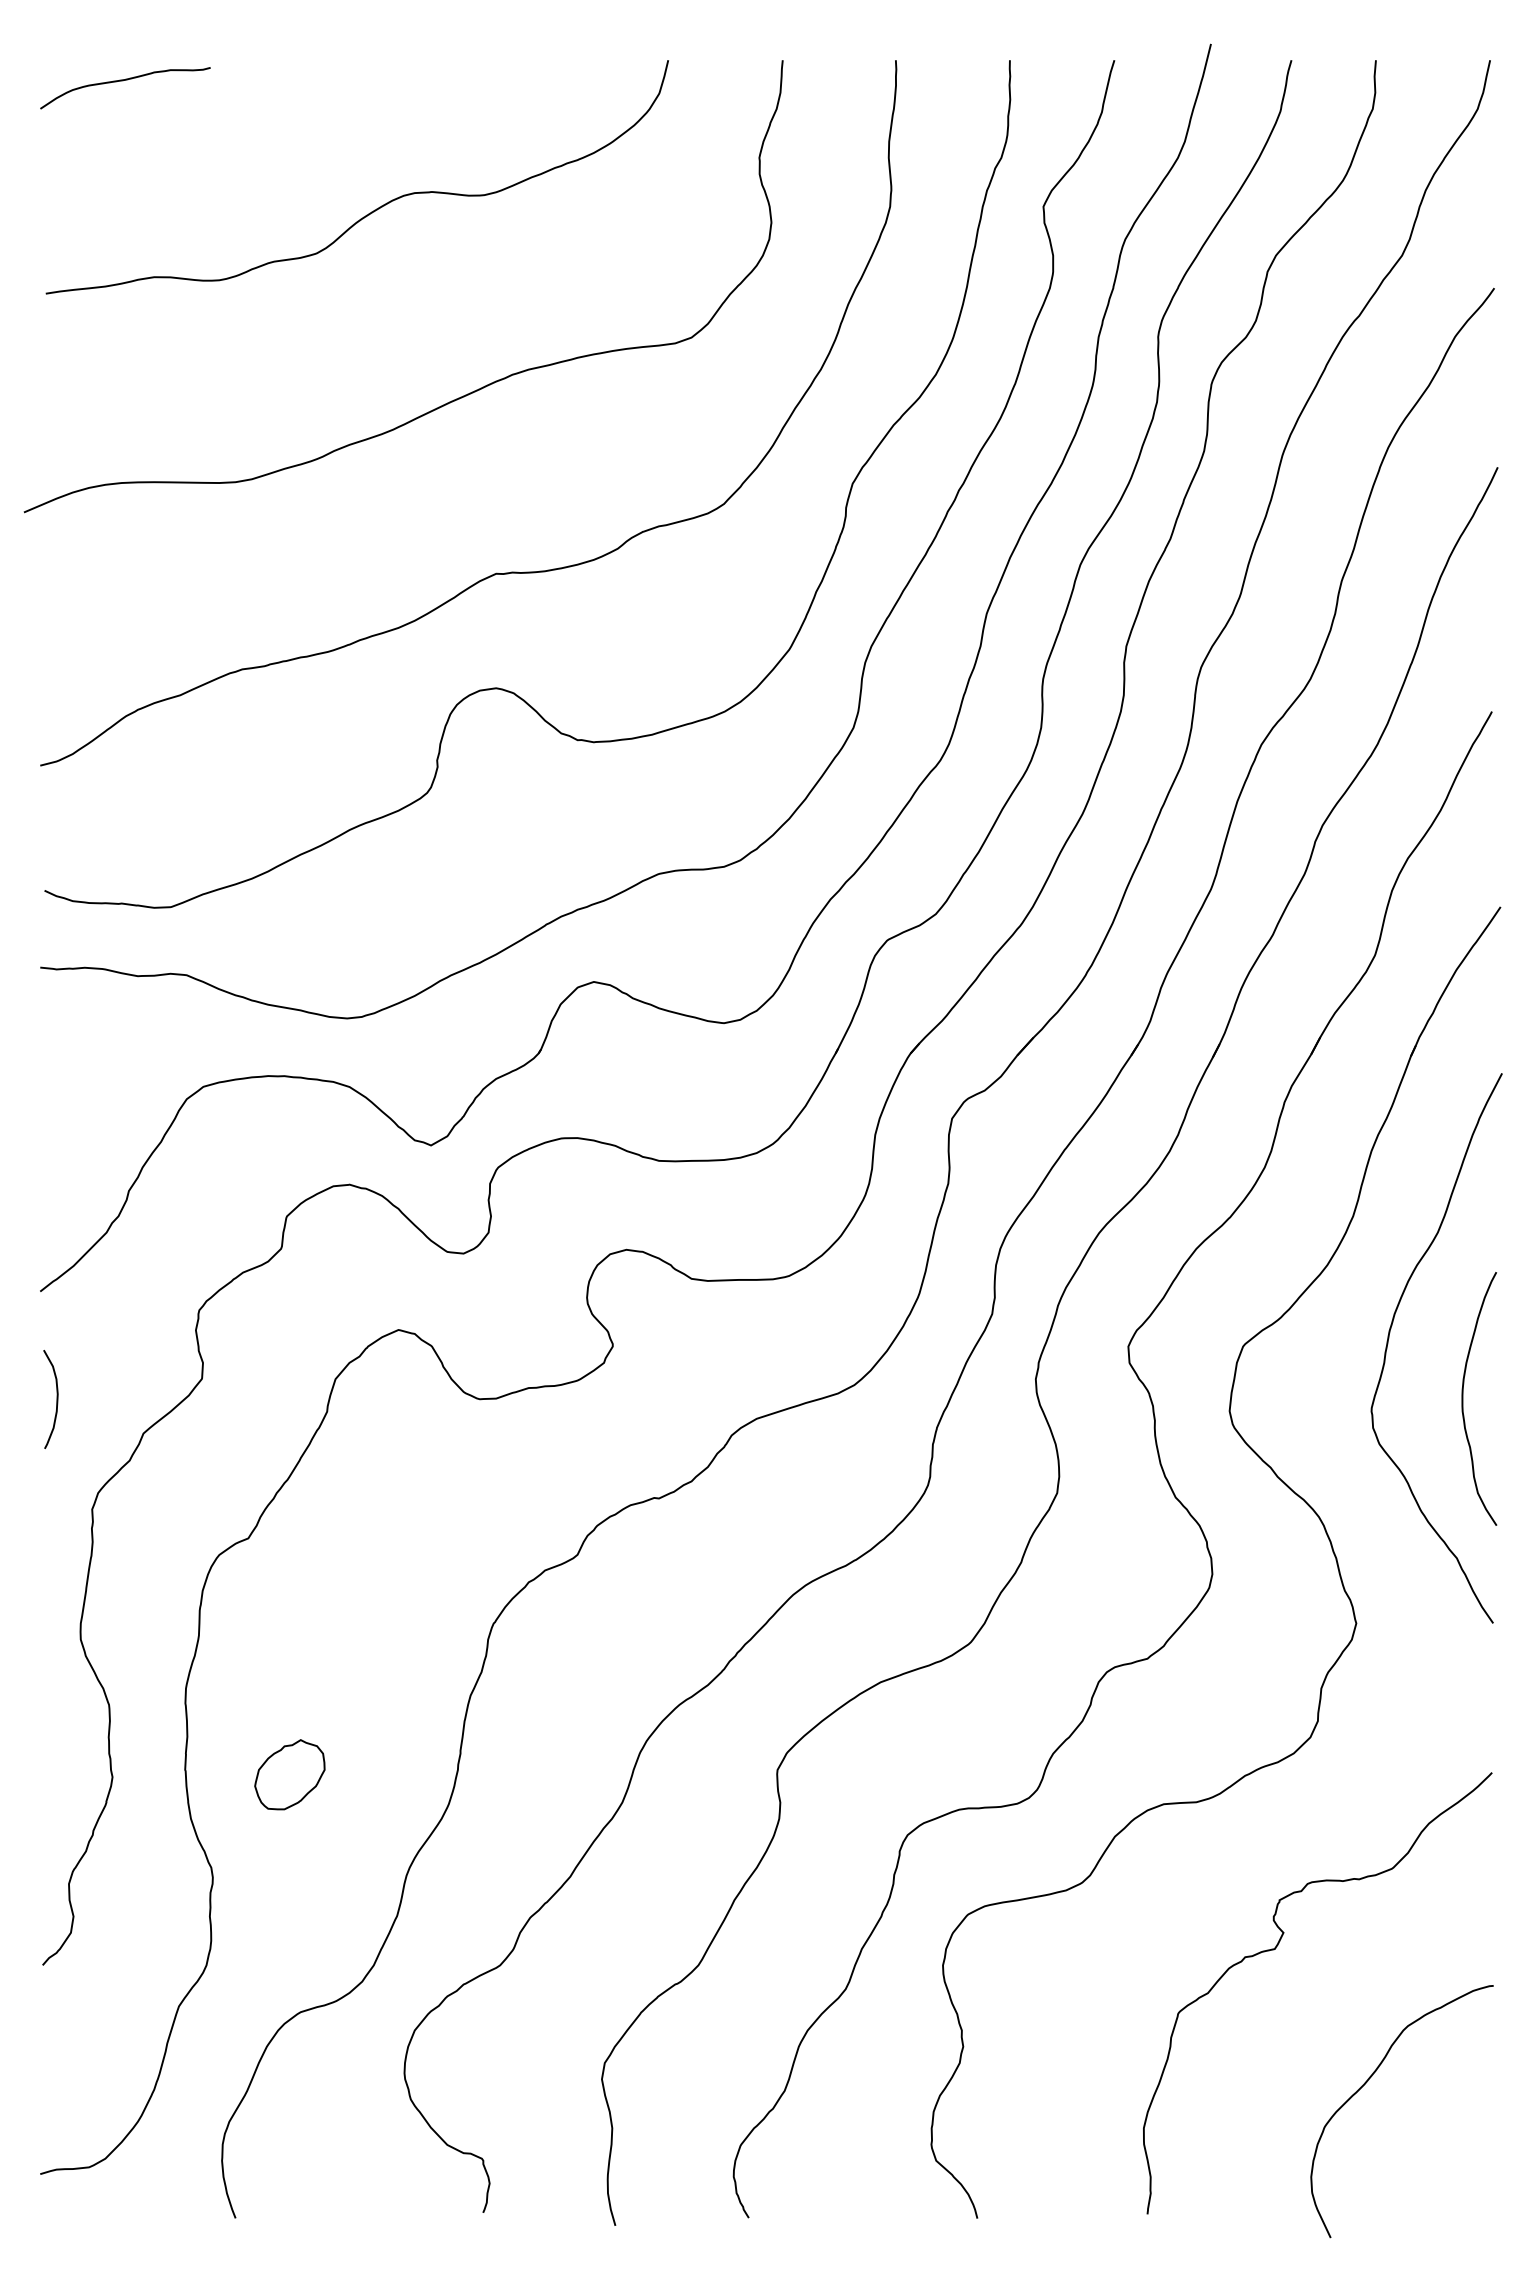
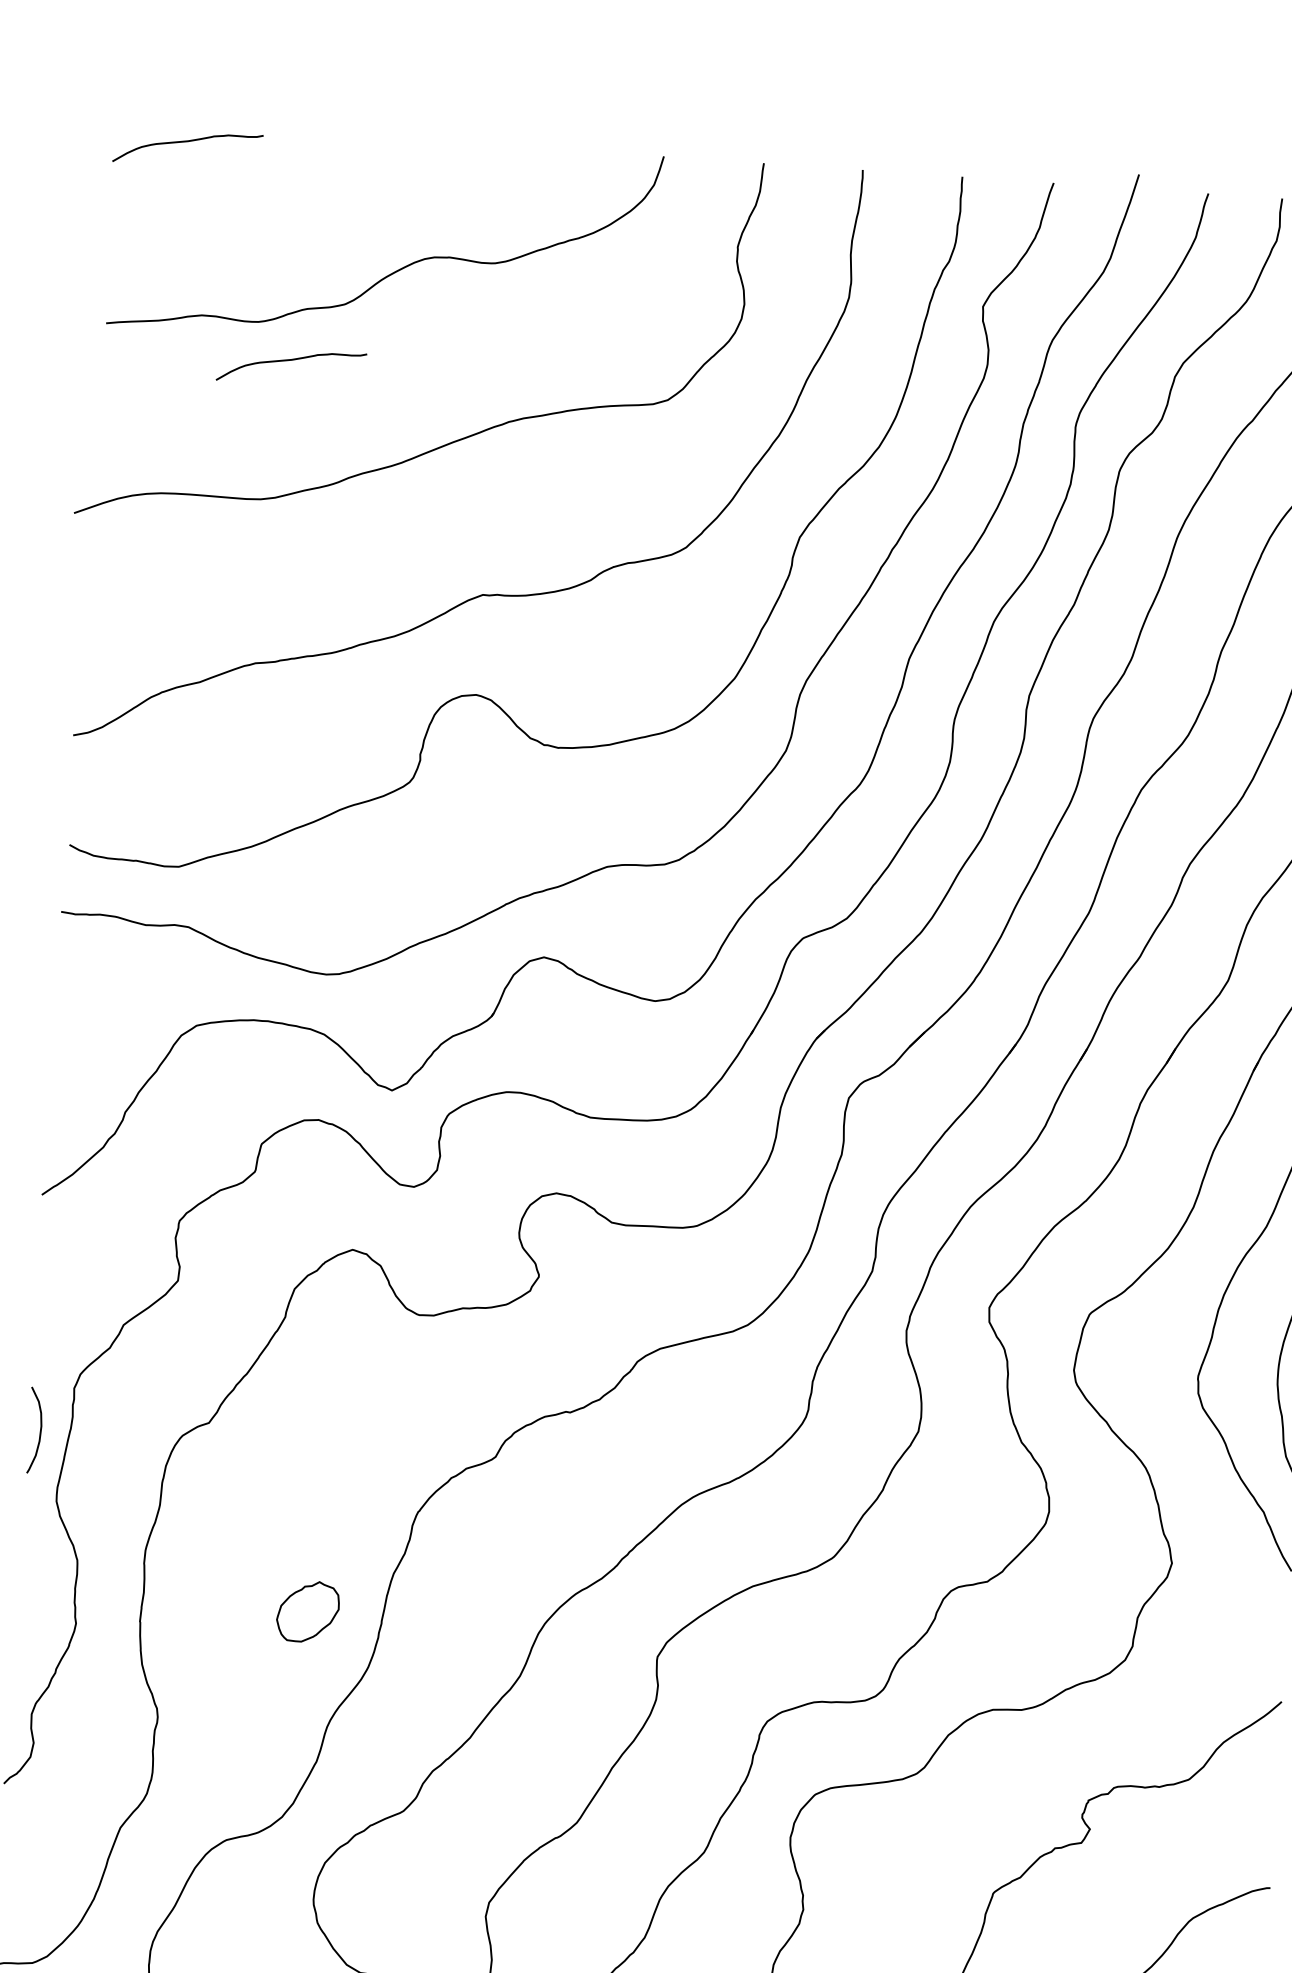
curve: (258, 322) -> (290, 361), added
curve: (56, 1399) -> (40, 1430), moved
part: (289, 1774) -> (307, 1611), moved

